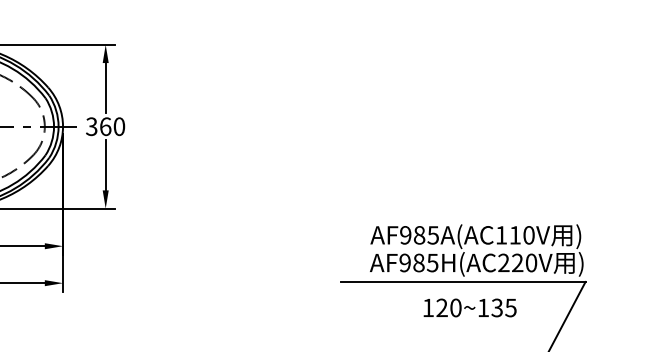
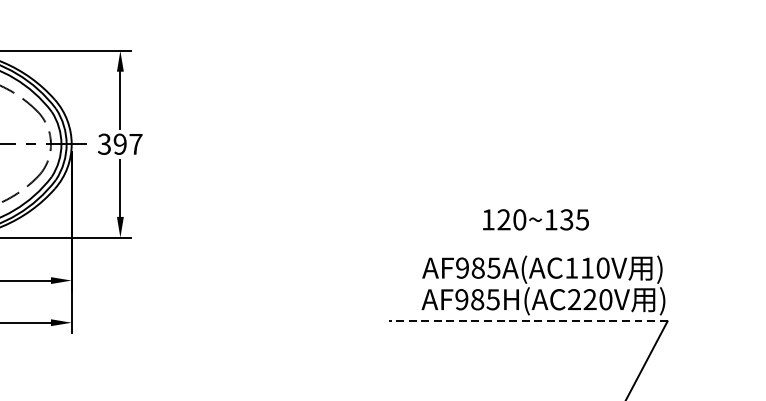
text: (112, 126) -> (128, 144), 360 -> 397
line: (462, 282) -> (527, 321), solid -> dashed
text: (469, 307) -> (535, 219), moved

